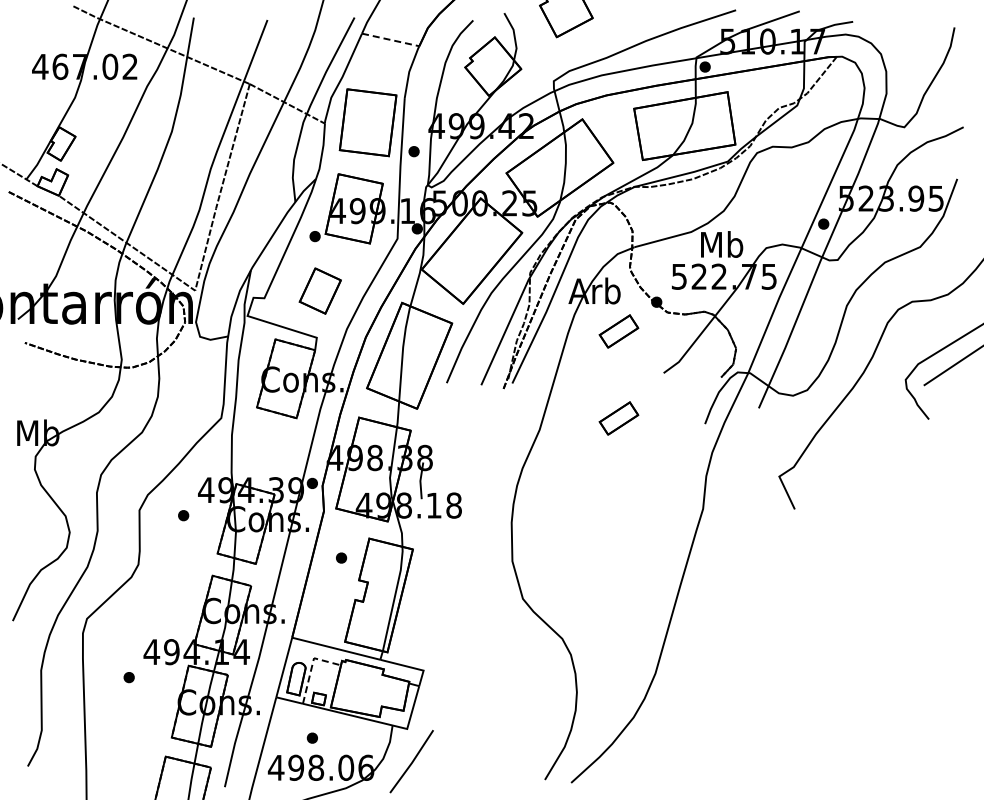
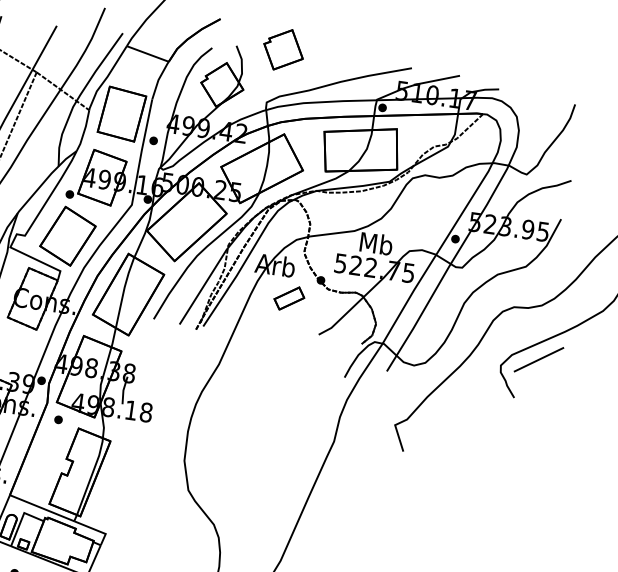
line: (391, 40) -> (148, 54), dashed -> solid
part: (320, 290) -> (68, 235), size x1.67
part: (618, 418) -> (279, 364), removed
part: (341, 557) -> (58, 419), moved
line: (311, 666) -> (21, 518), dashed -> solid

